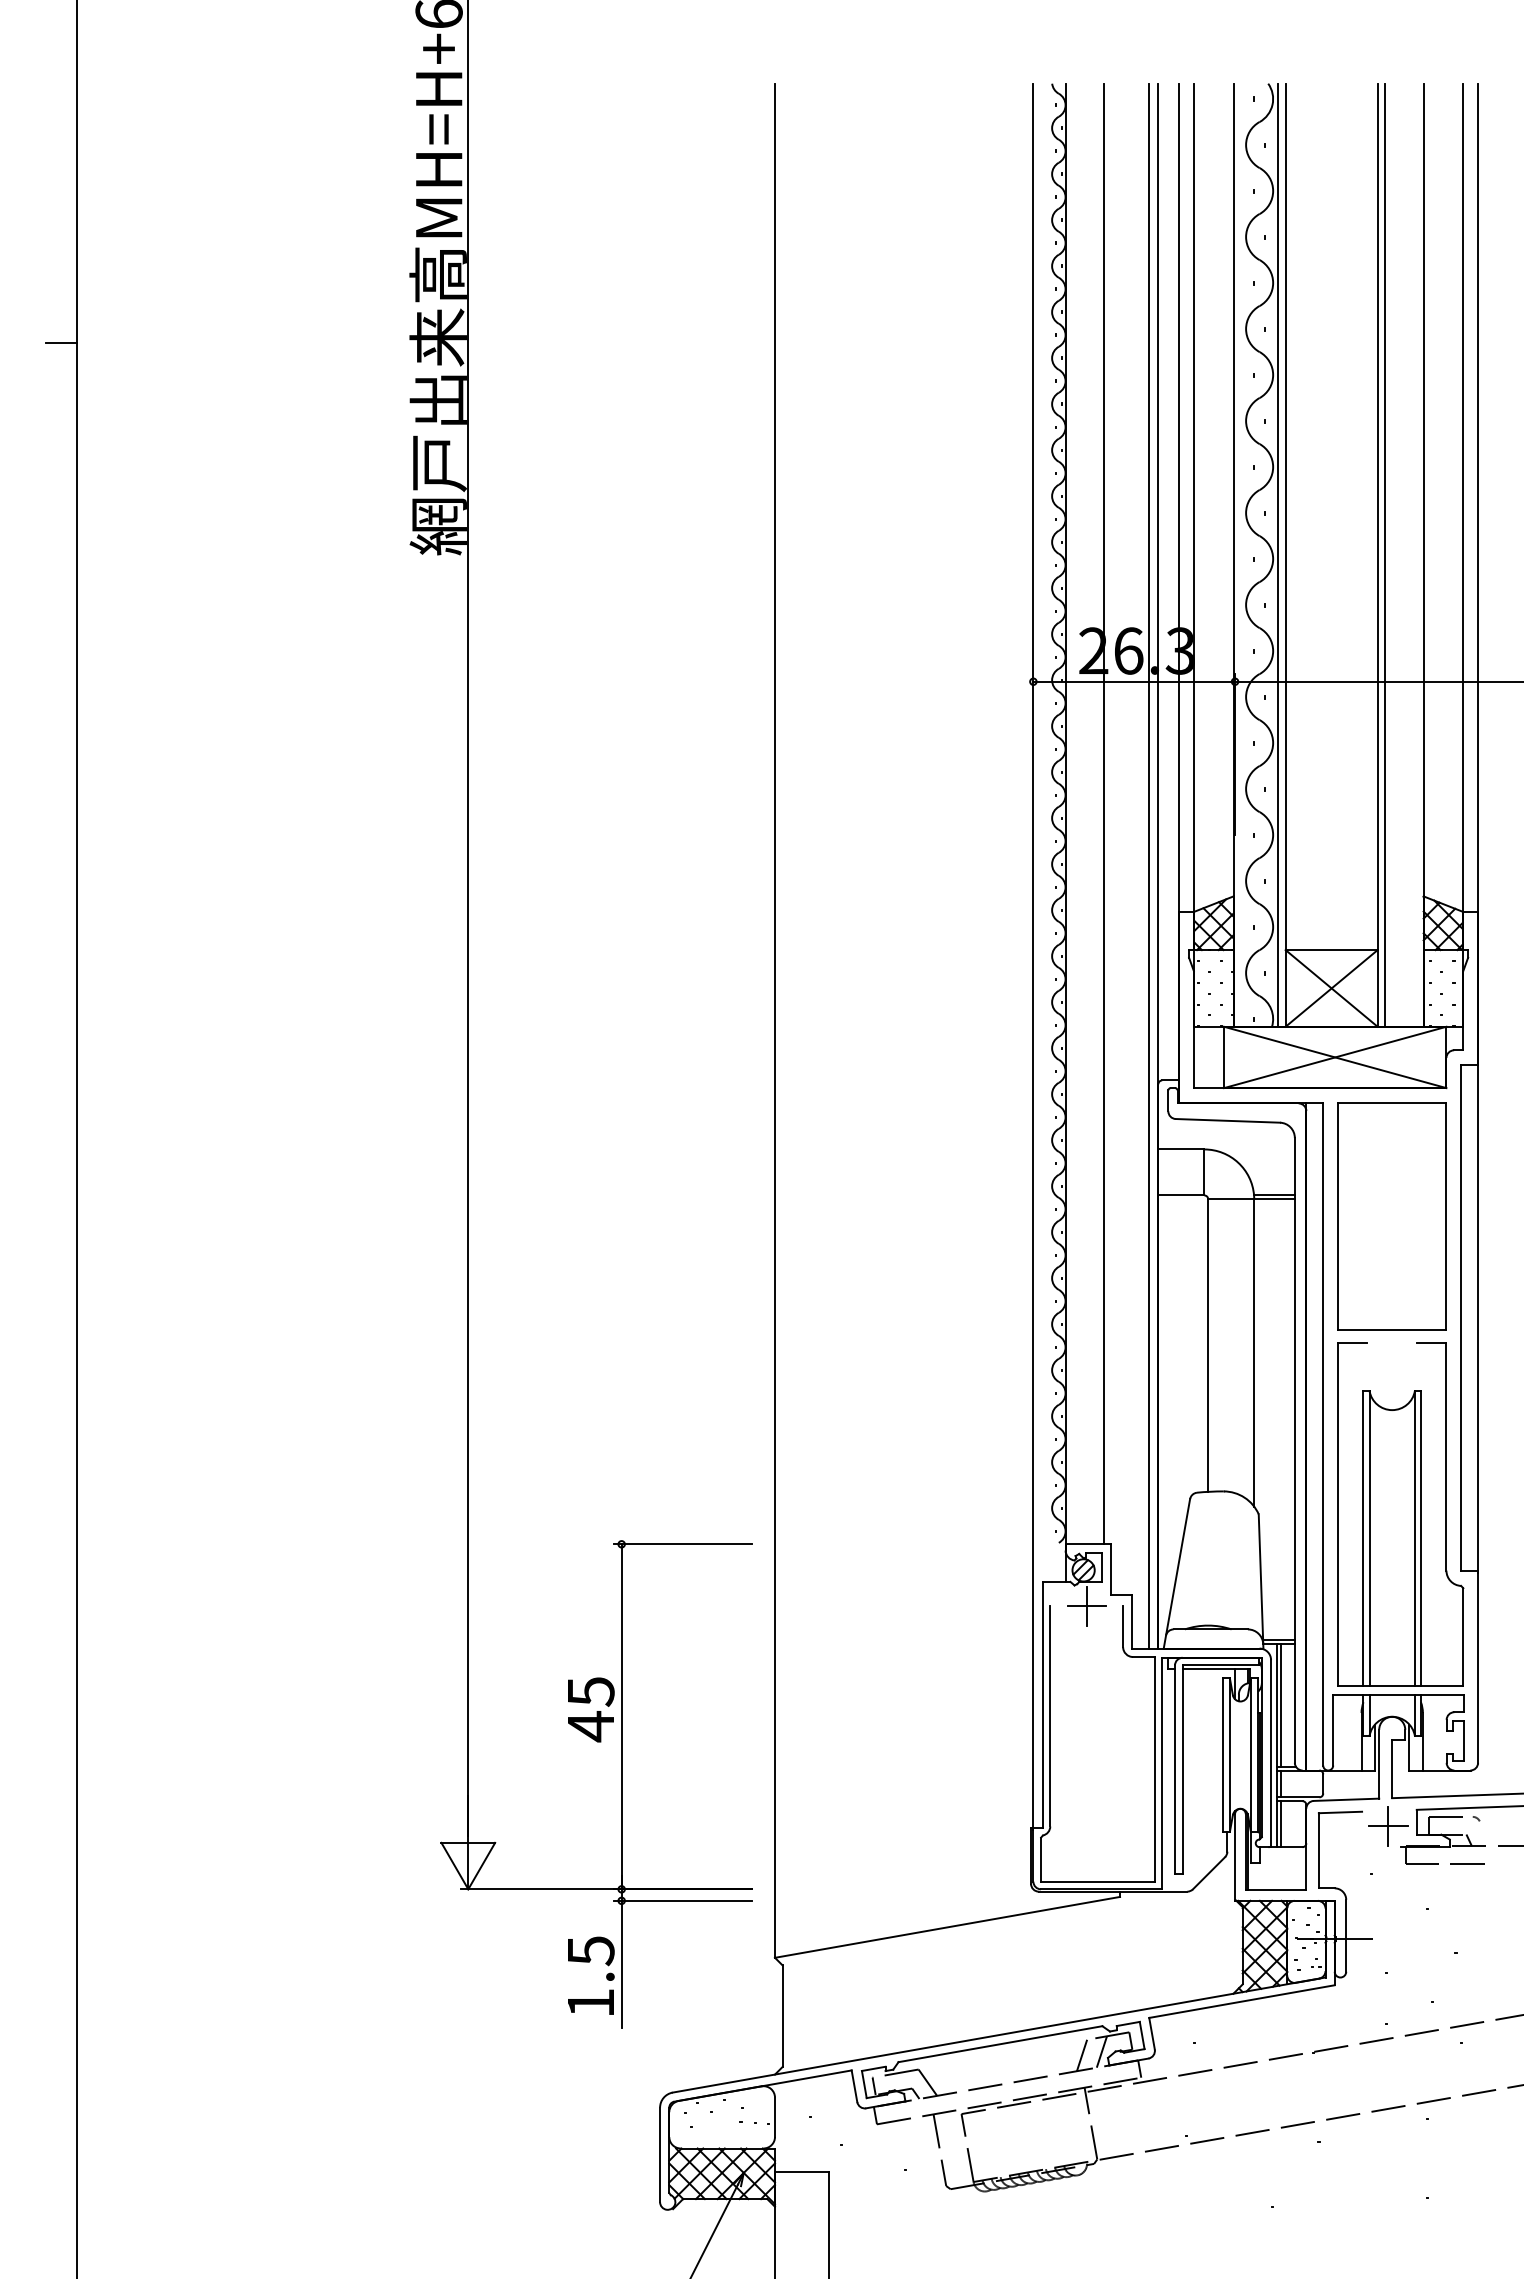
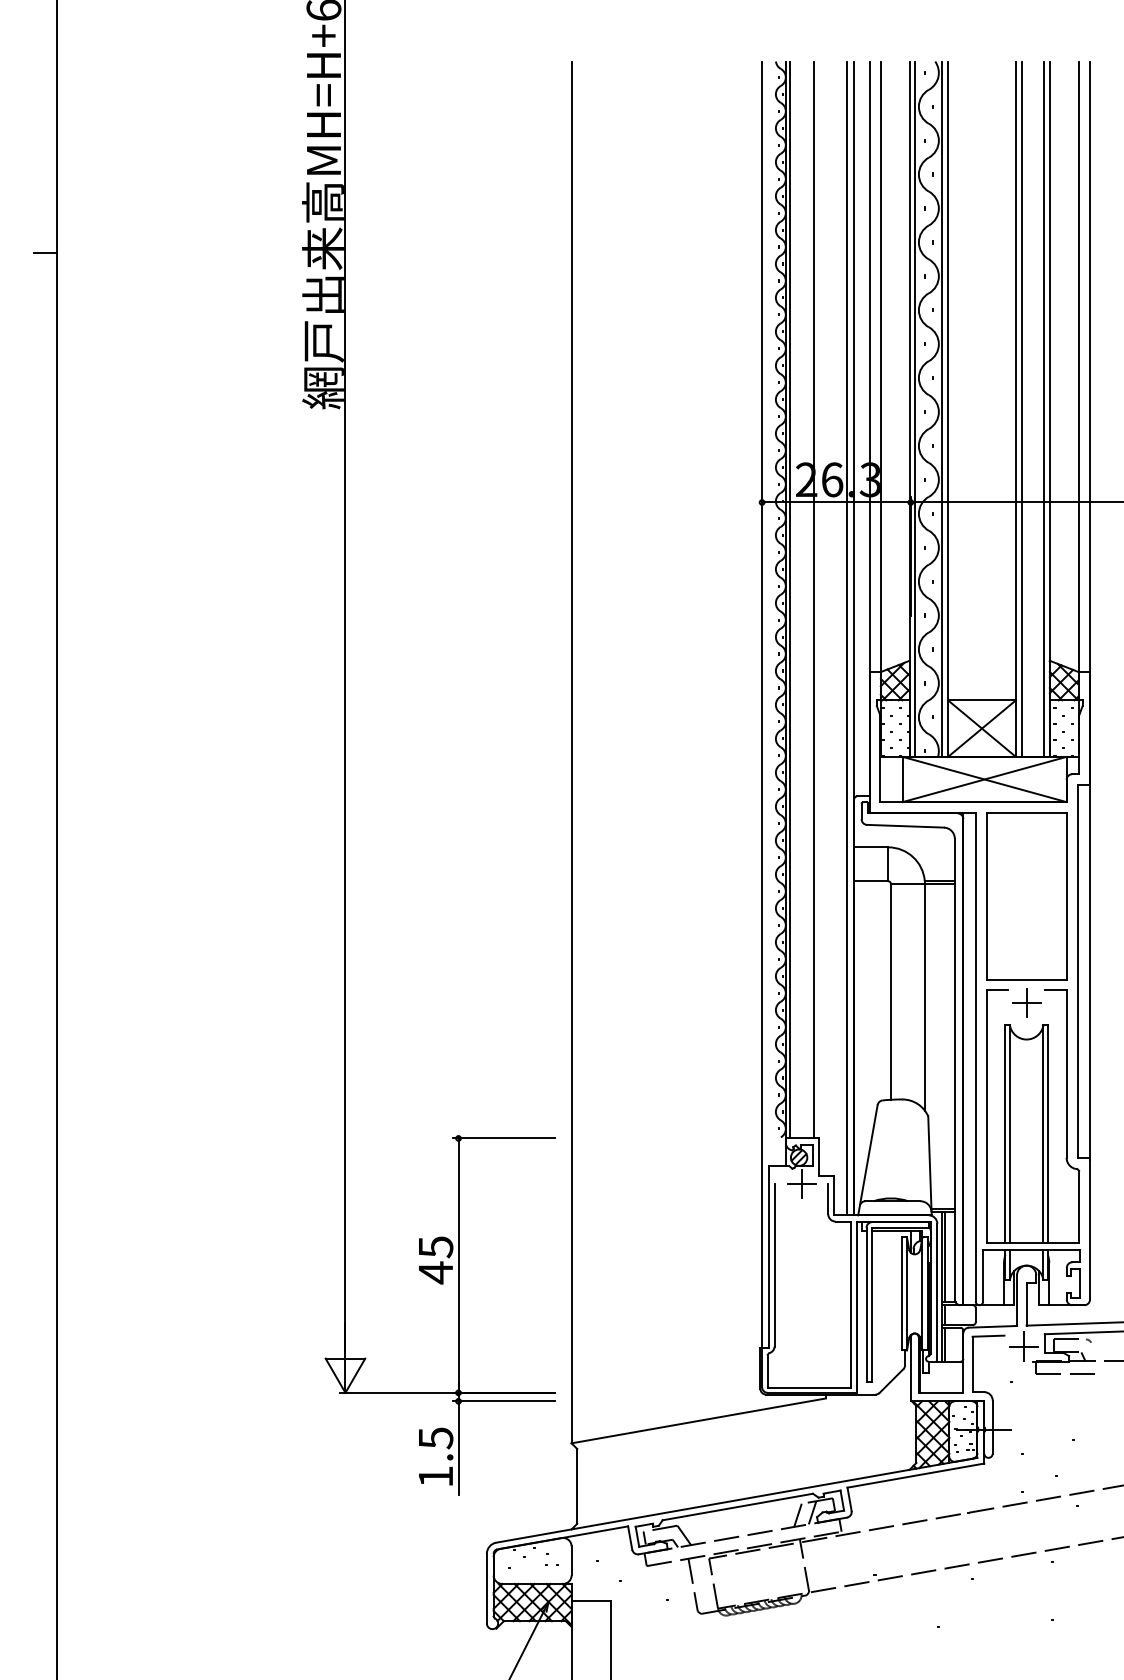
line: (1241, 554) -> (915, 408), added
line: (1415, 554) -> (1043, 408), added
line: (1071, 813) -> (790, 599), added
part: (1391, 1359) -> (1026, 1002), added

